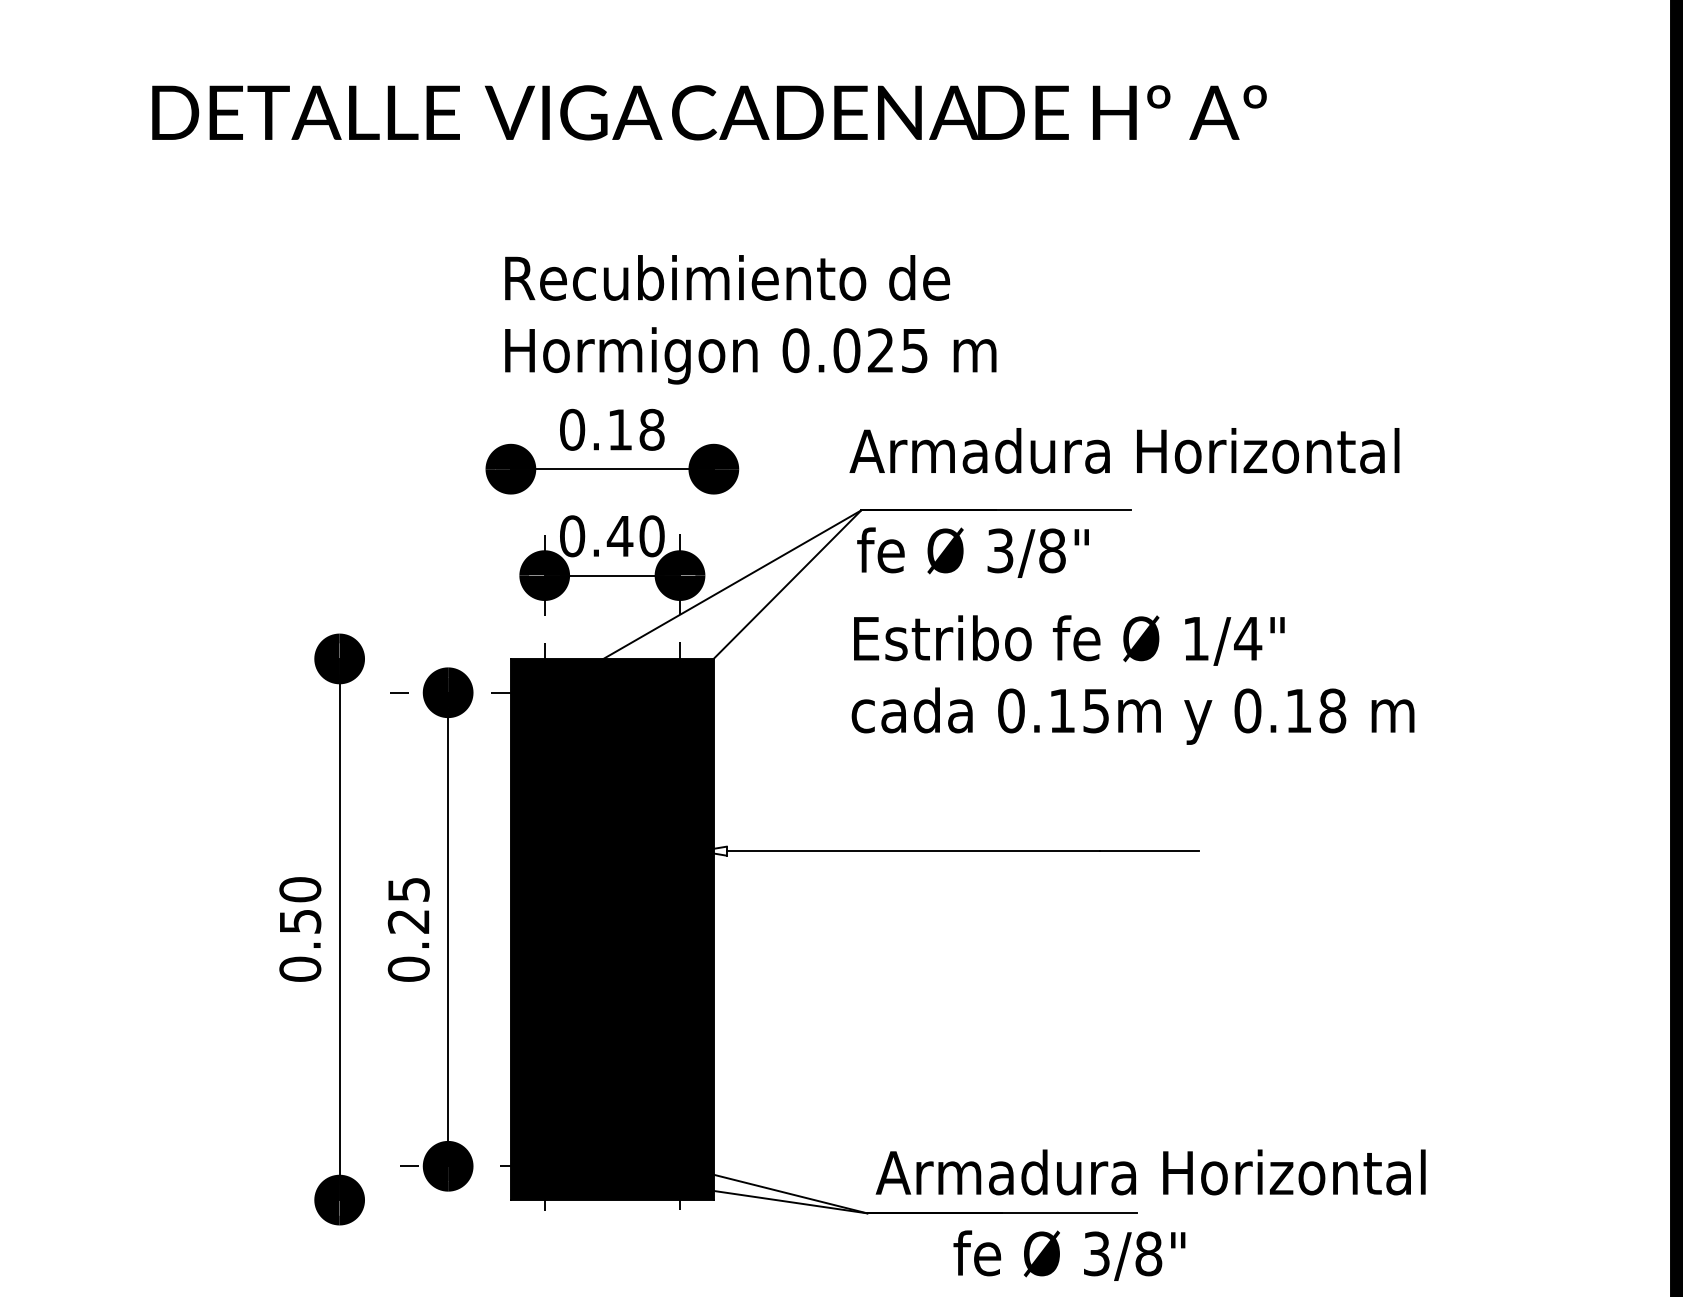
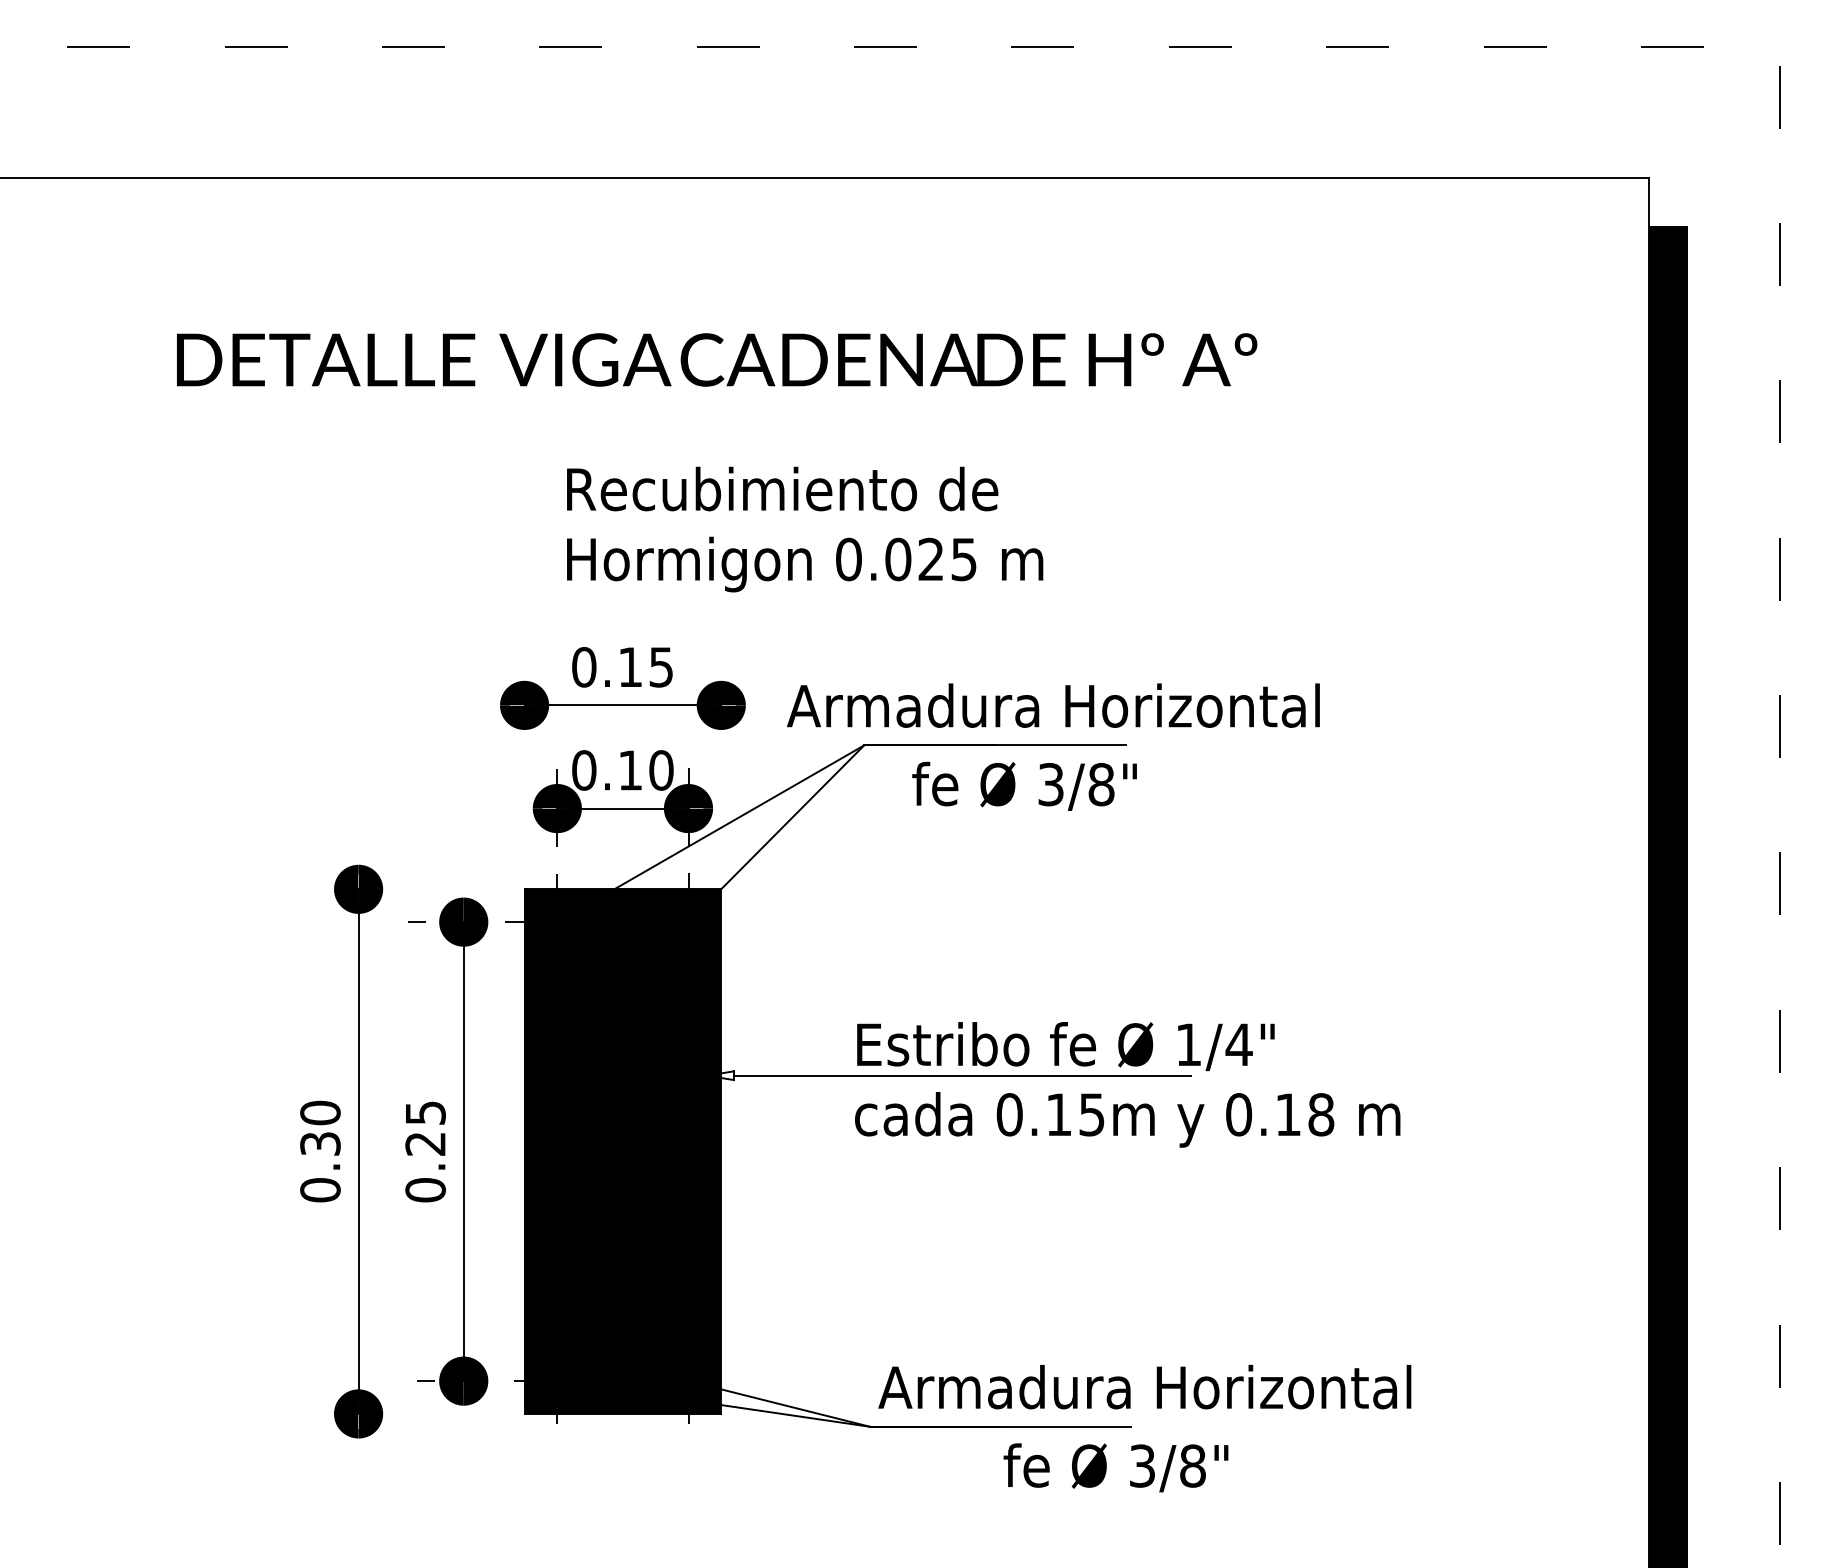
text: (751, 319) -> (805, 529), moved
text: (652, 430) -> (661, 667), 0.18 -> 0.15
text: (1124, 450) -> (1053, 705), moved
text: (620, 536) -> (630, 770), 0.40 -> 0.10
text: (972, 551) -> (1024, 785), moved
text: (1132, 679) -> (1127, 1084), moved
text: (300, 921) -> (320, 1143), 0.50 -> 0.30
text: (1068, 1255) -> (1115, 1467), moved

